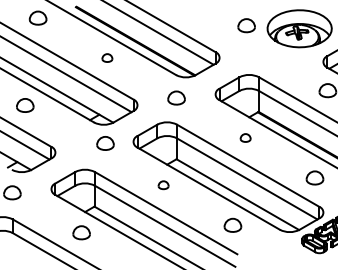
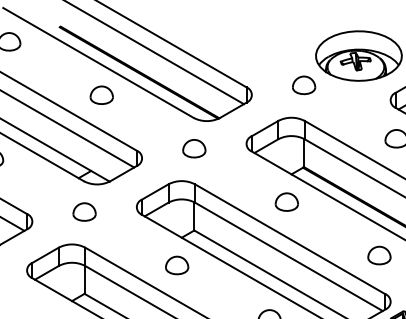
part: (246, 25) -> (303, 85), moved
part: (107, 57) -> (101, 94), size x1.67
part: (245, 137) -> (286, 201), size x1.67
part: (105, 143) -> (84, 212), moved
part: (163, 184) -> (176, 264), size x1.67

